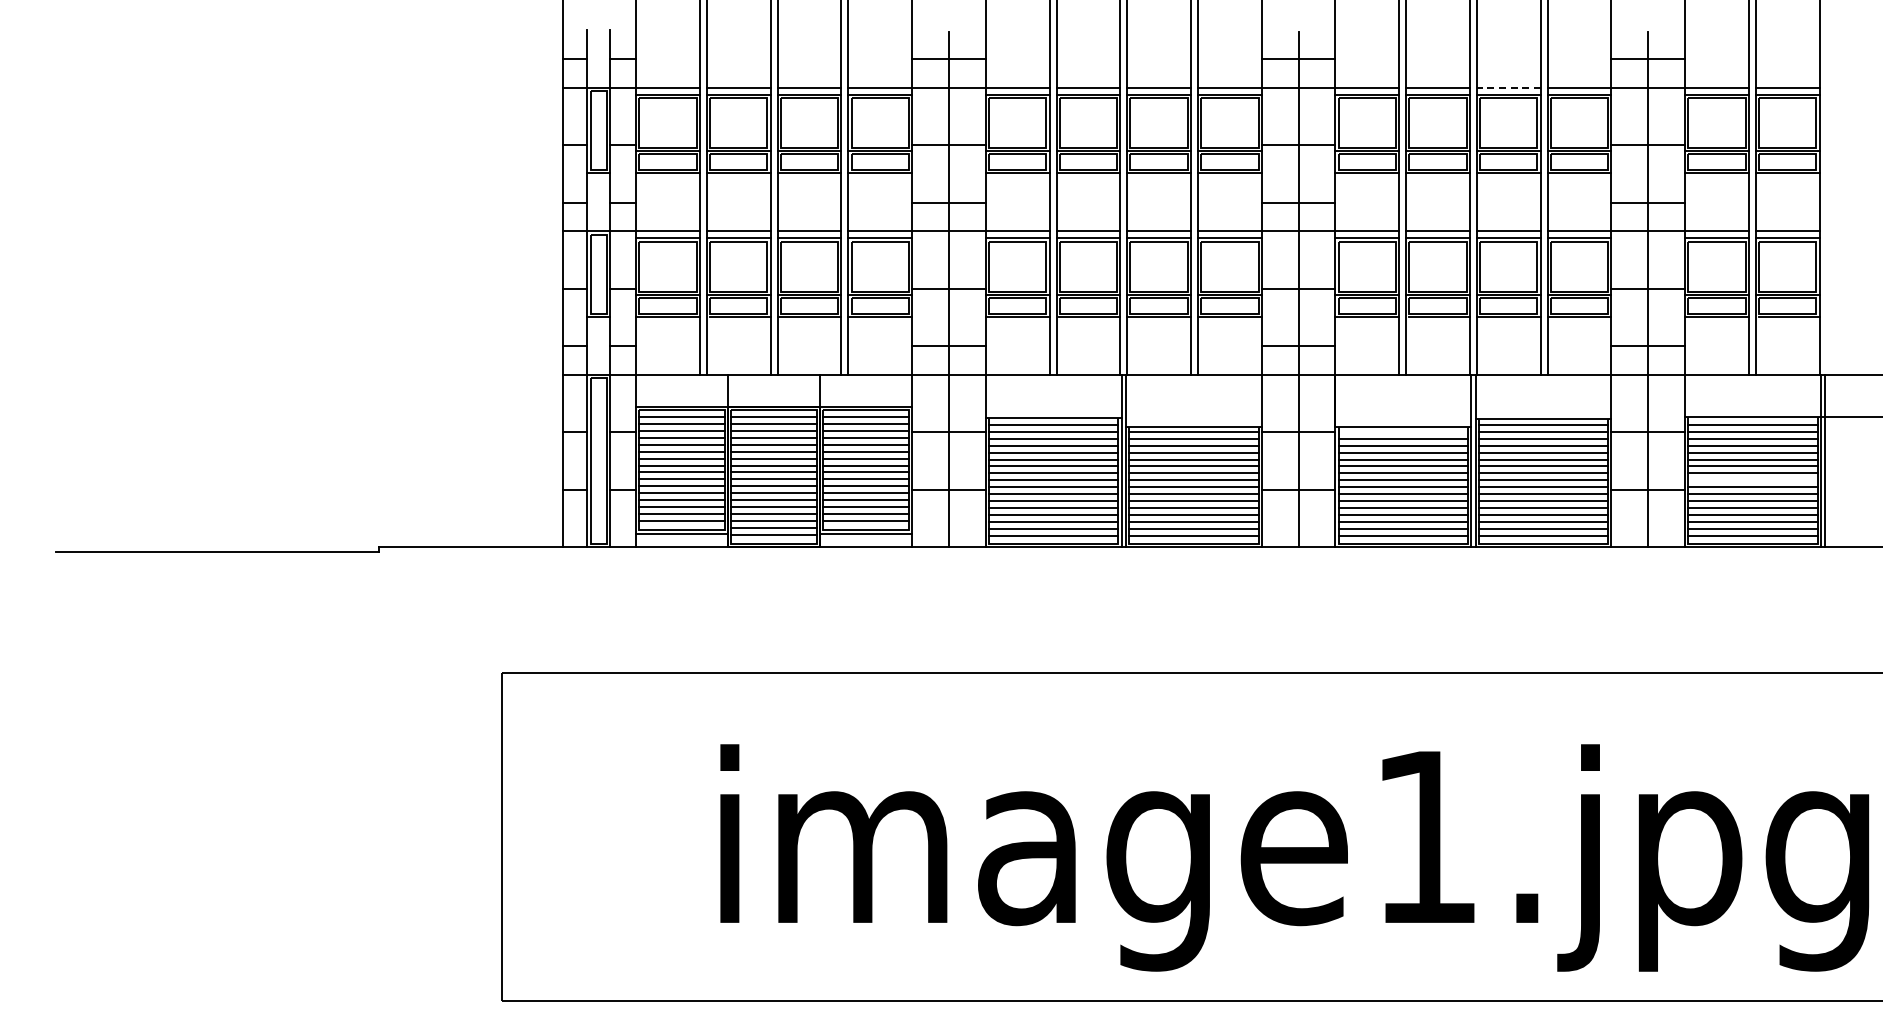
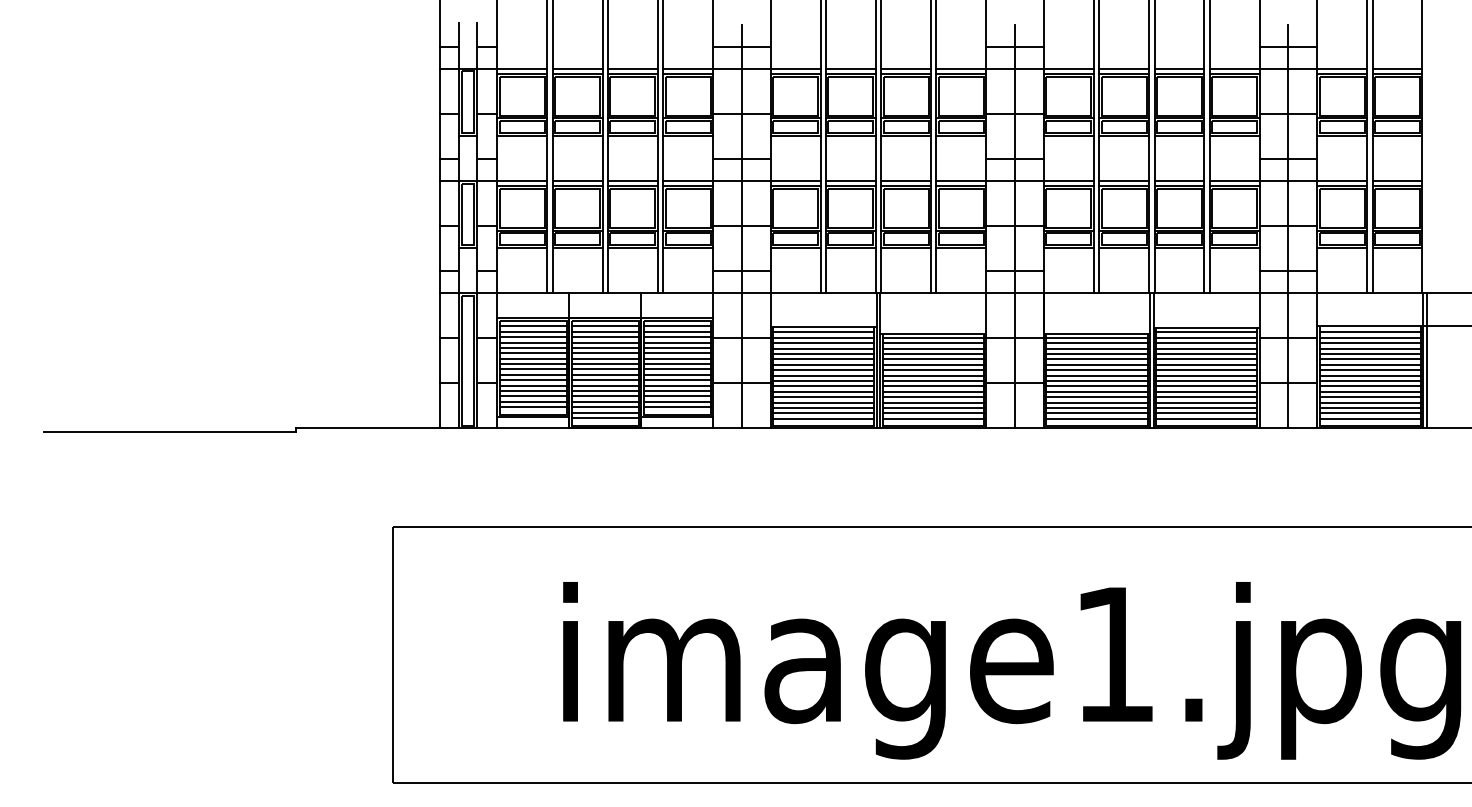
line: (1508, 87) -> (1179, 68), dashed -> solid
line: (1402, 431) -> (1096, 337), added
line: (1752, 480) -> (1369, 375), added

